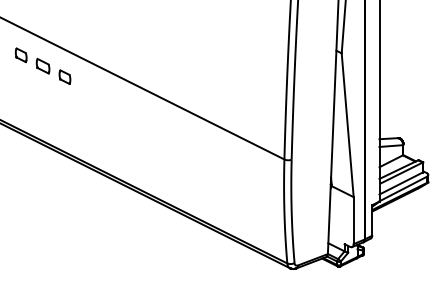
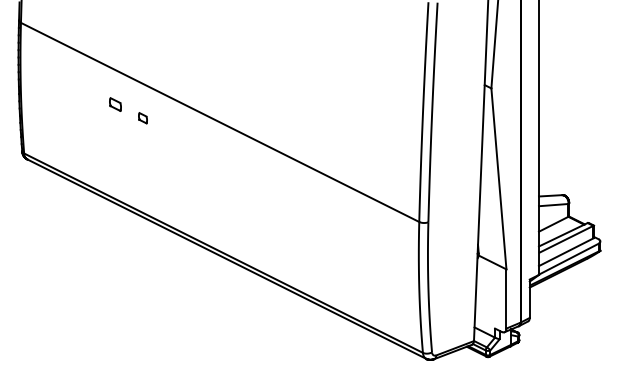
part: (20, 55) -> (87, 90), removed
part: (43, 66) -> (115, 104), size x0.7
part: (64, 76) -> (142, 117), size x0.6

